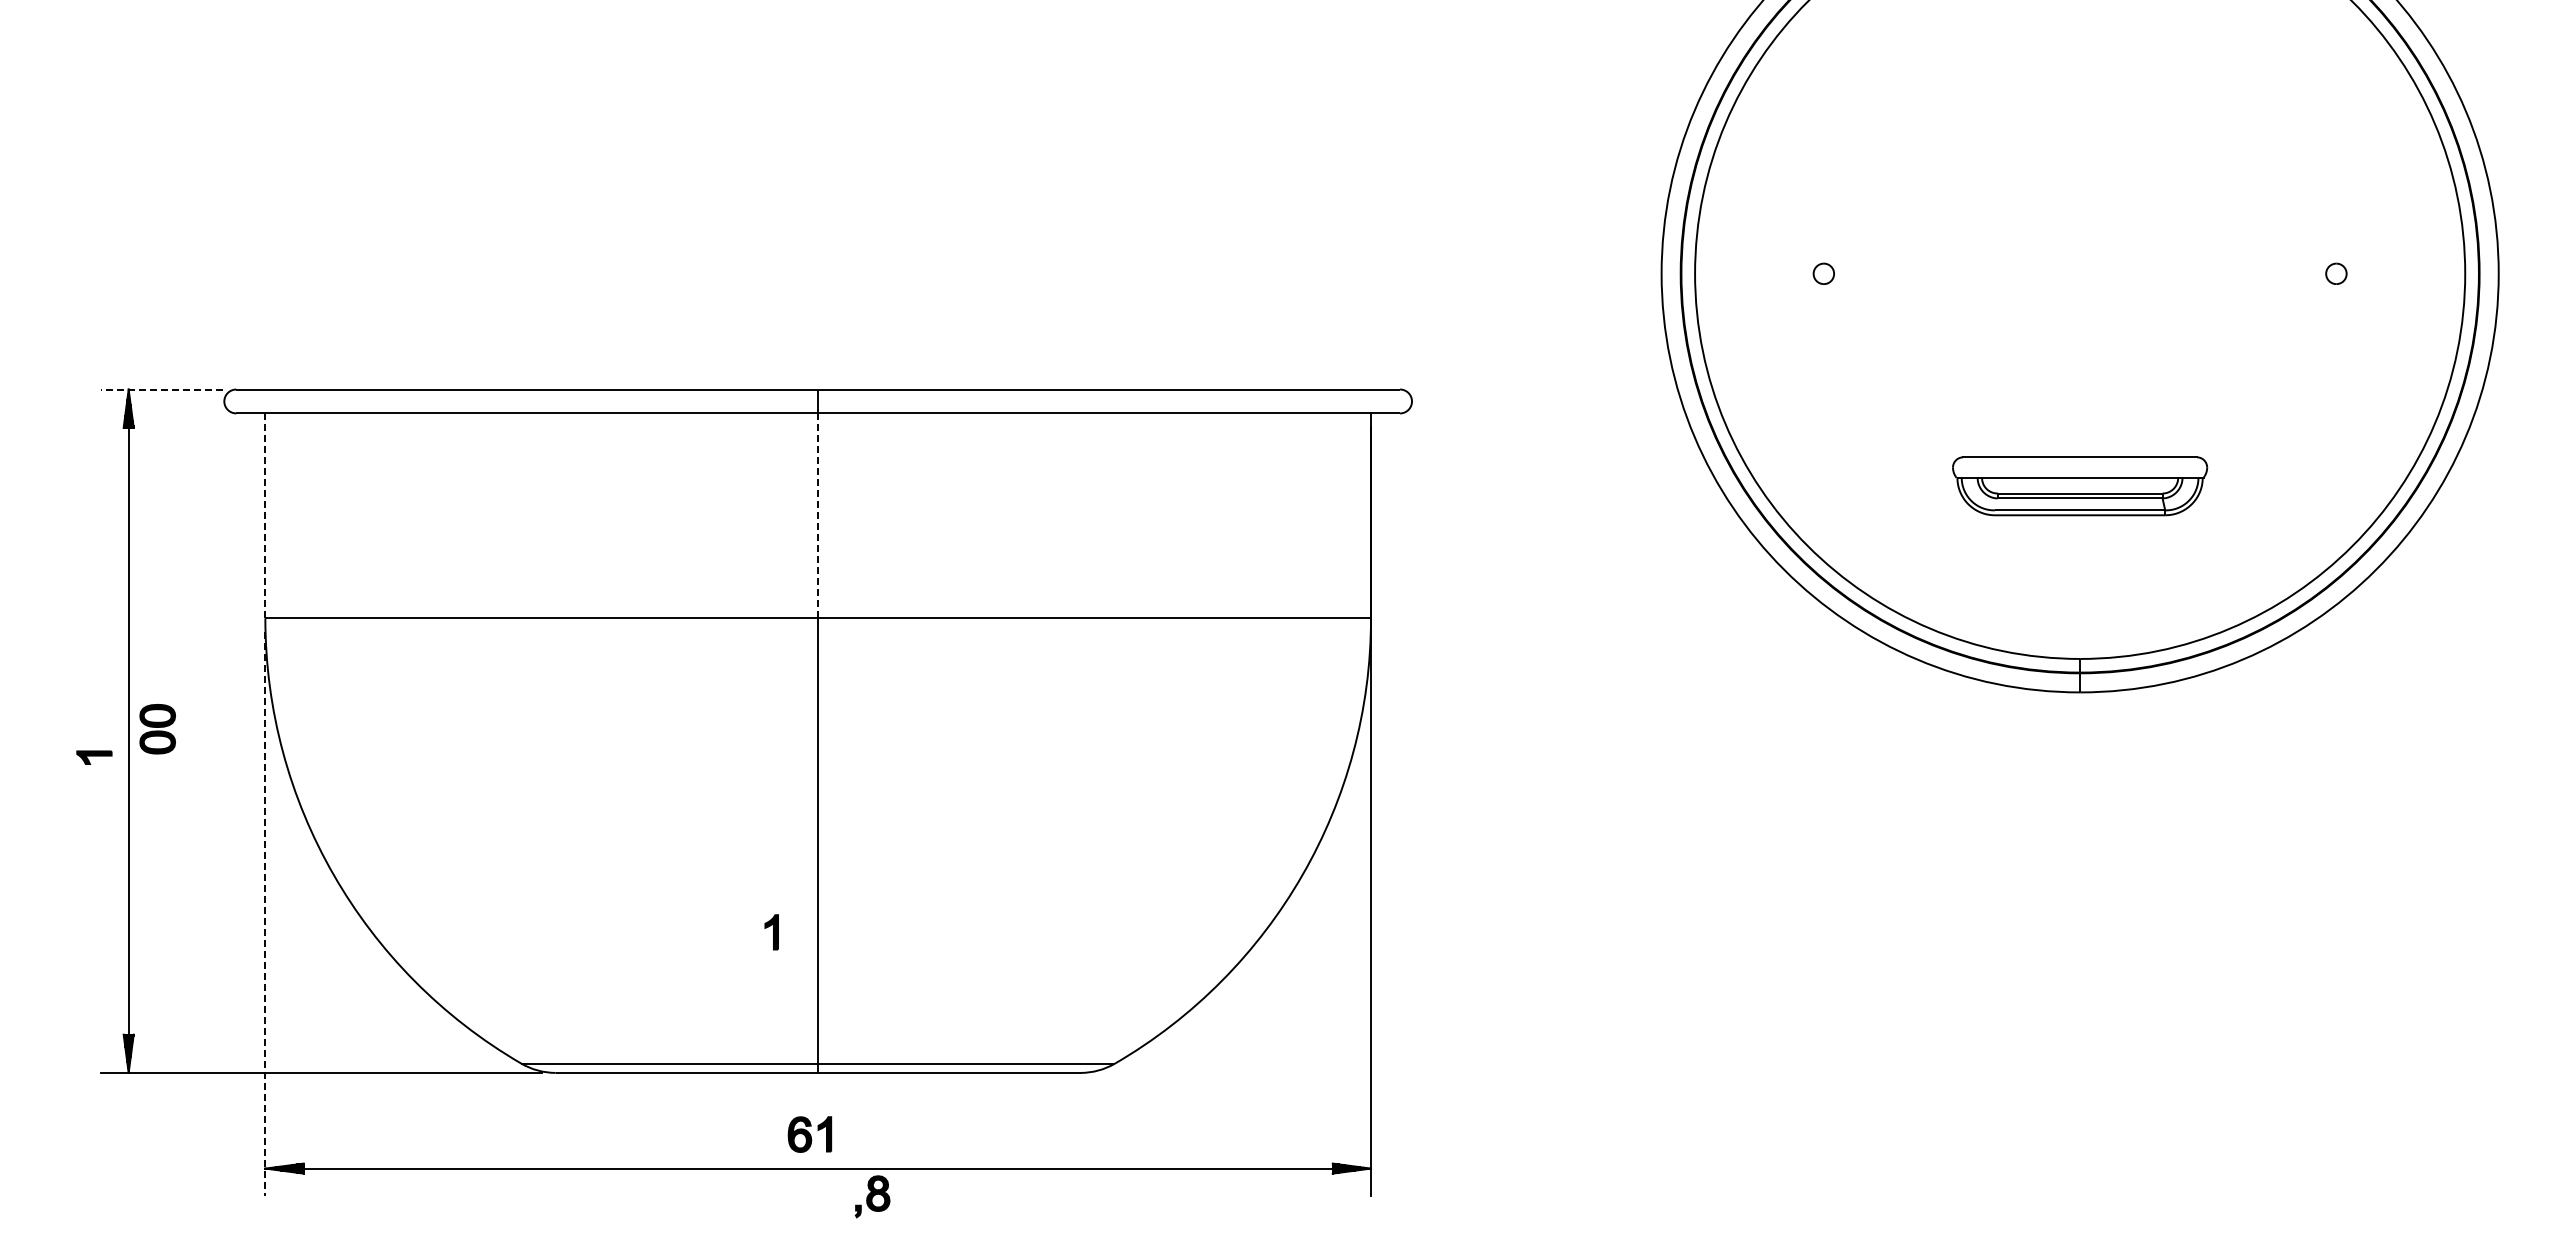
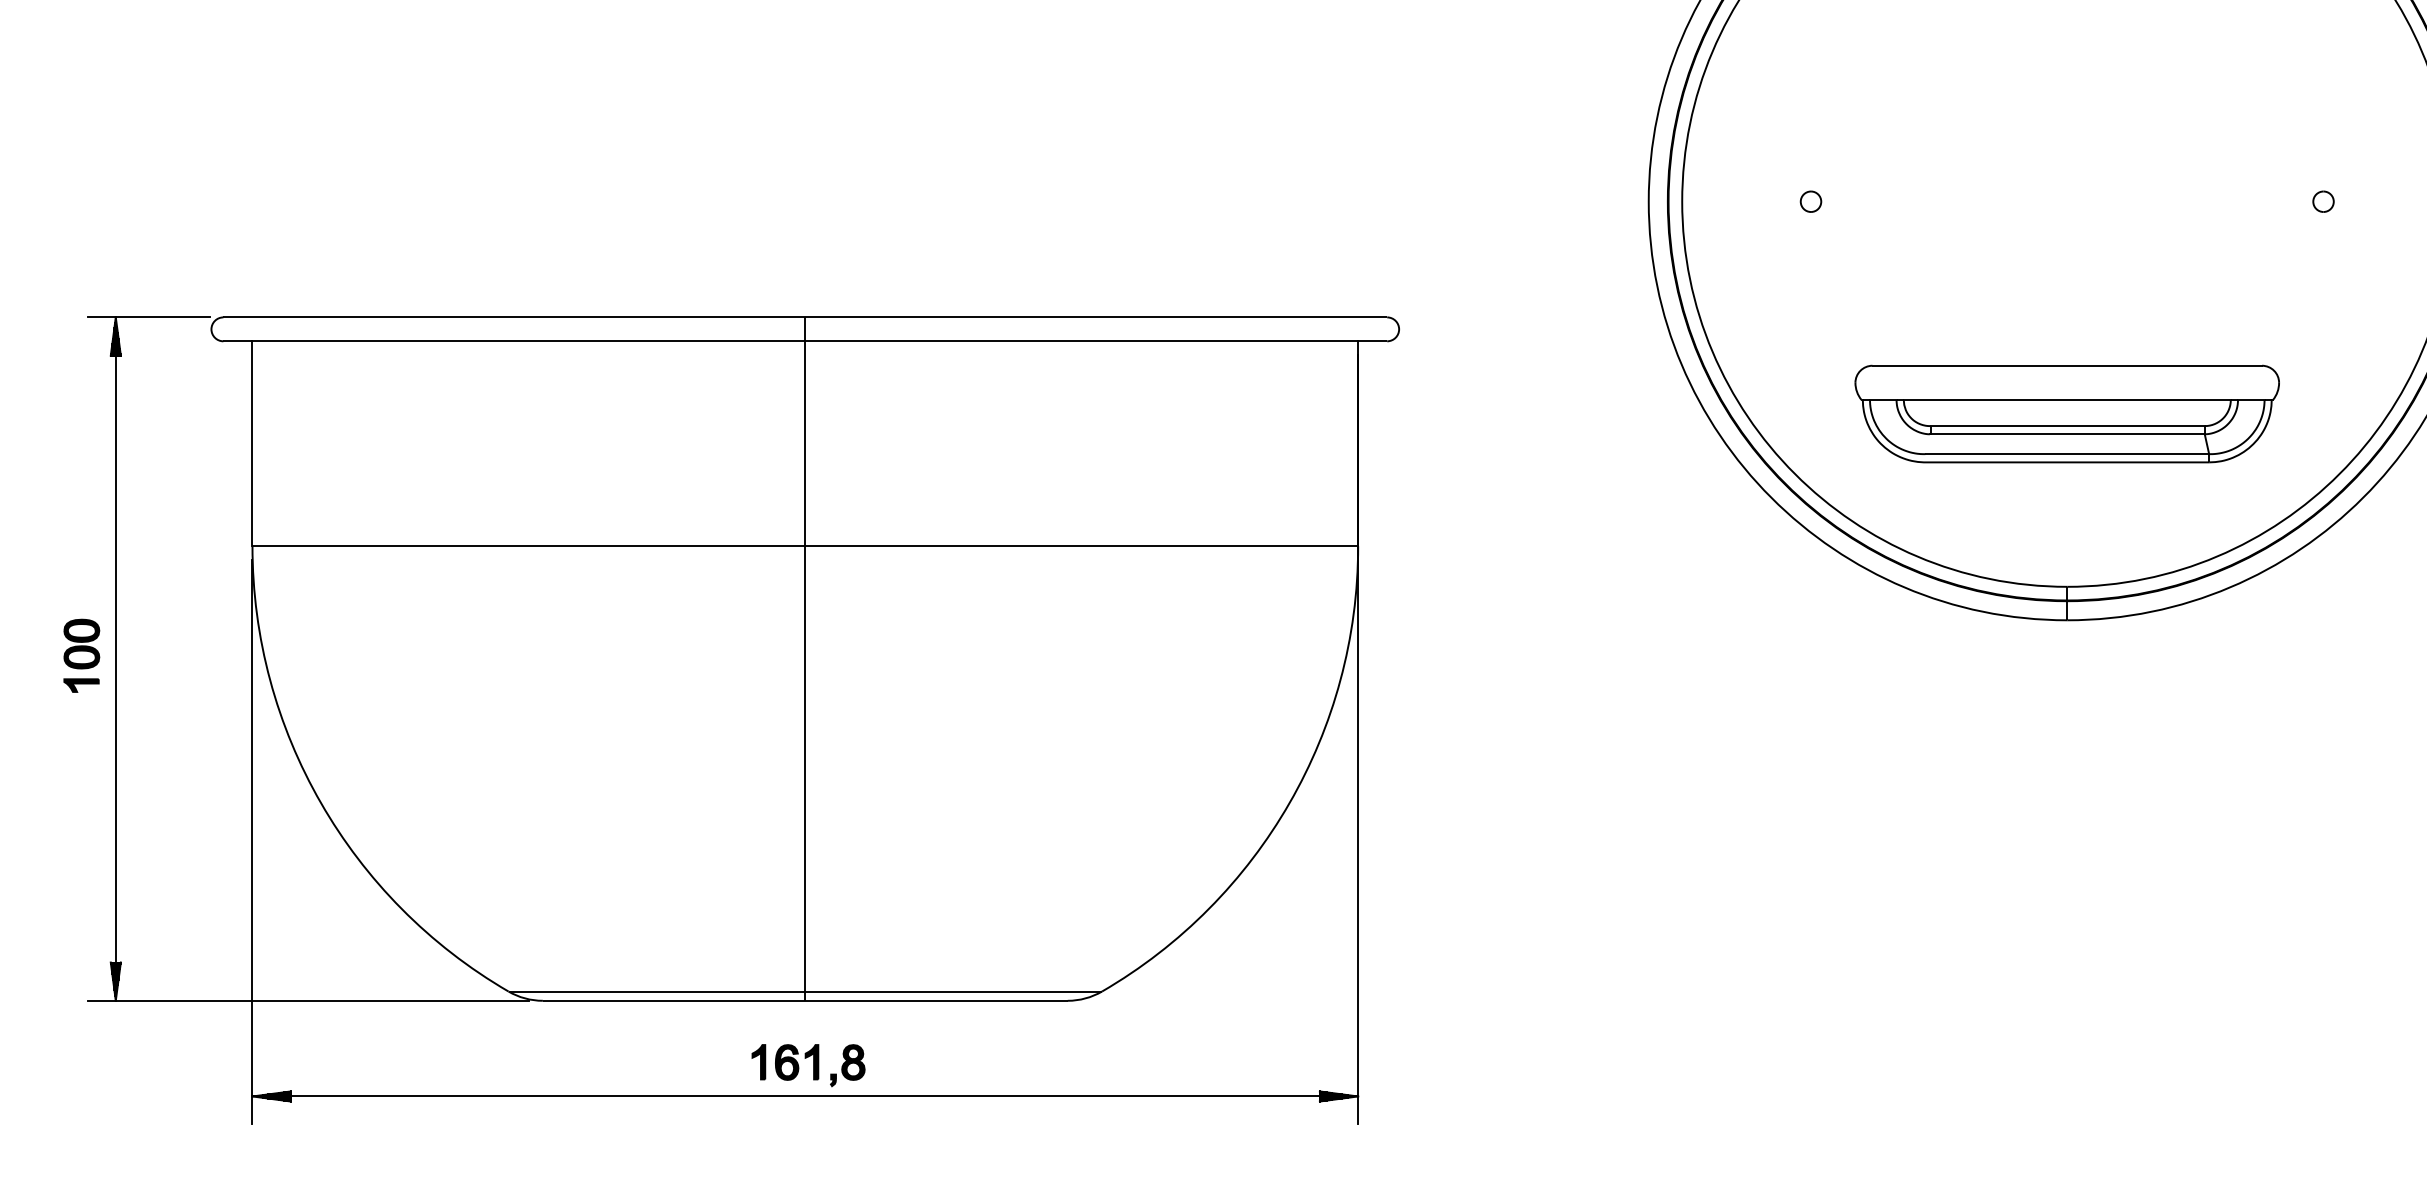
line: (161, 389) -> (148, 317), dashed -> solid
part: (2079, 486) -> (2066, 414), size x1.67
line: (265, 515) -> (252, 443), dashed -> solid
line: (818, 515) -> (805, 443), dashed -> solid
part: (157, 729) -> (81, 644), moved
line: (265, 914) -> (252, 842), dashed -> solid
part: (771, 932) -> (758, 1062), moved
part: (872, 1196) -> (847, 1065), moved

